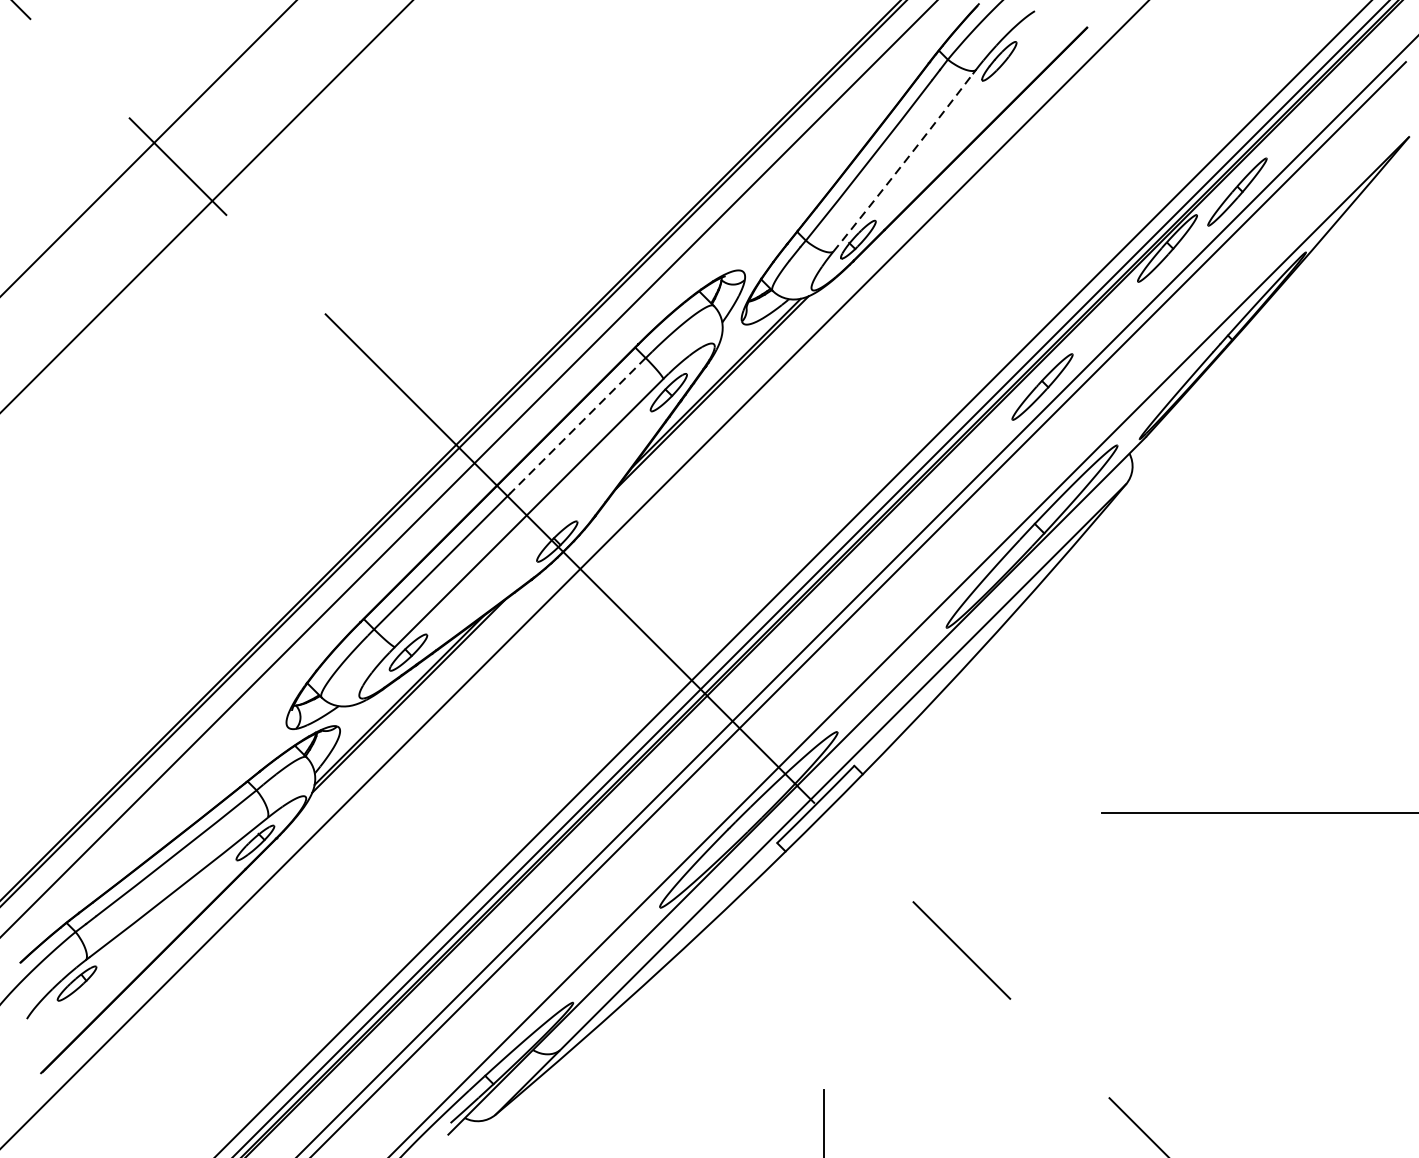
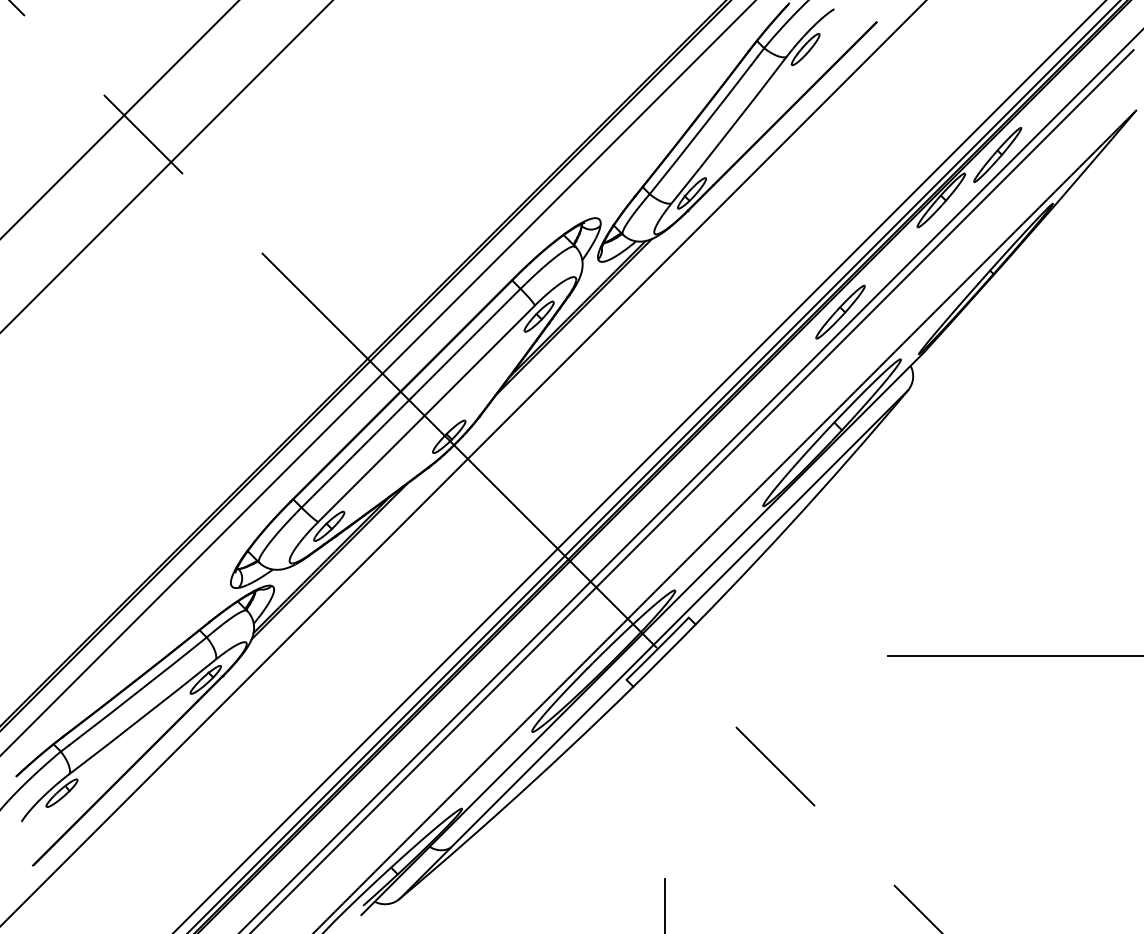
arc: (903, 162) -> (728, 131), dashed -> solid
line: (577, 425) -> (465, 343), dashed -> solid

